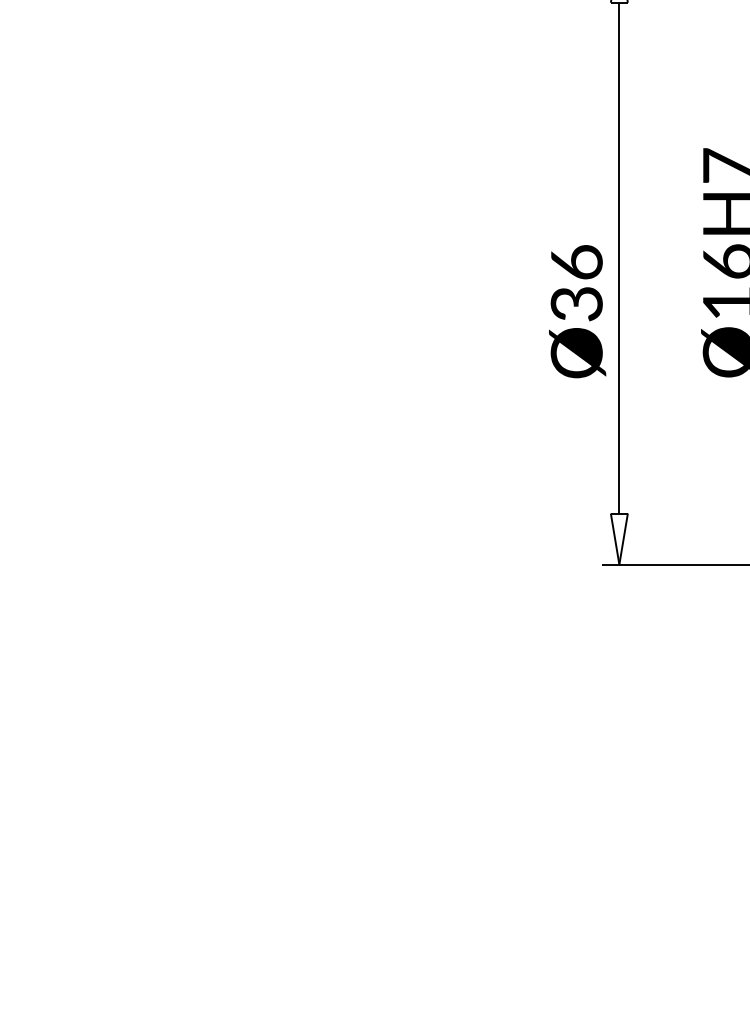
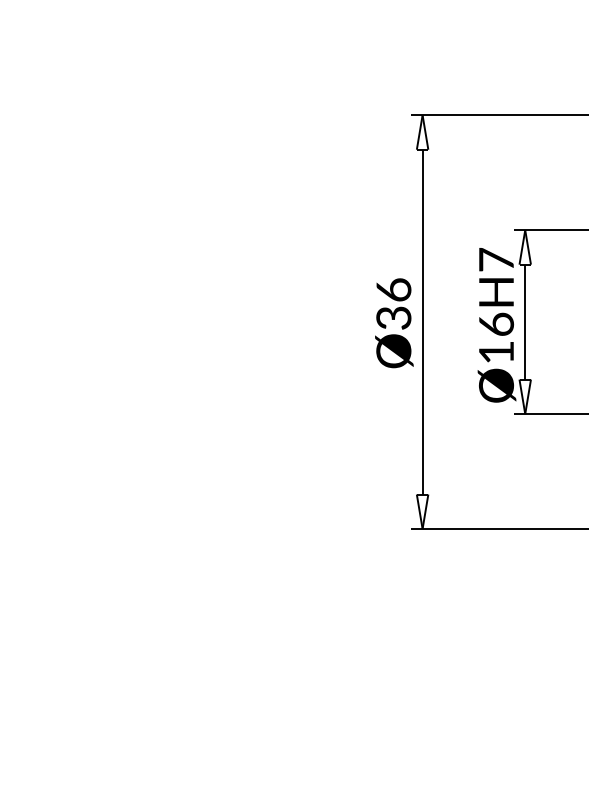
text: (577, 312) -> (394, 323), moved

